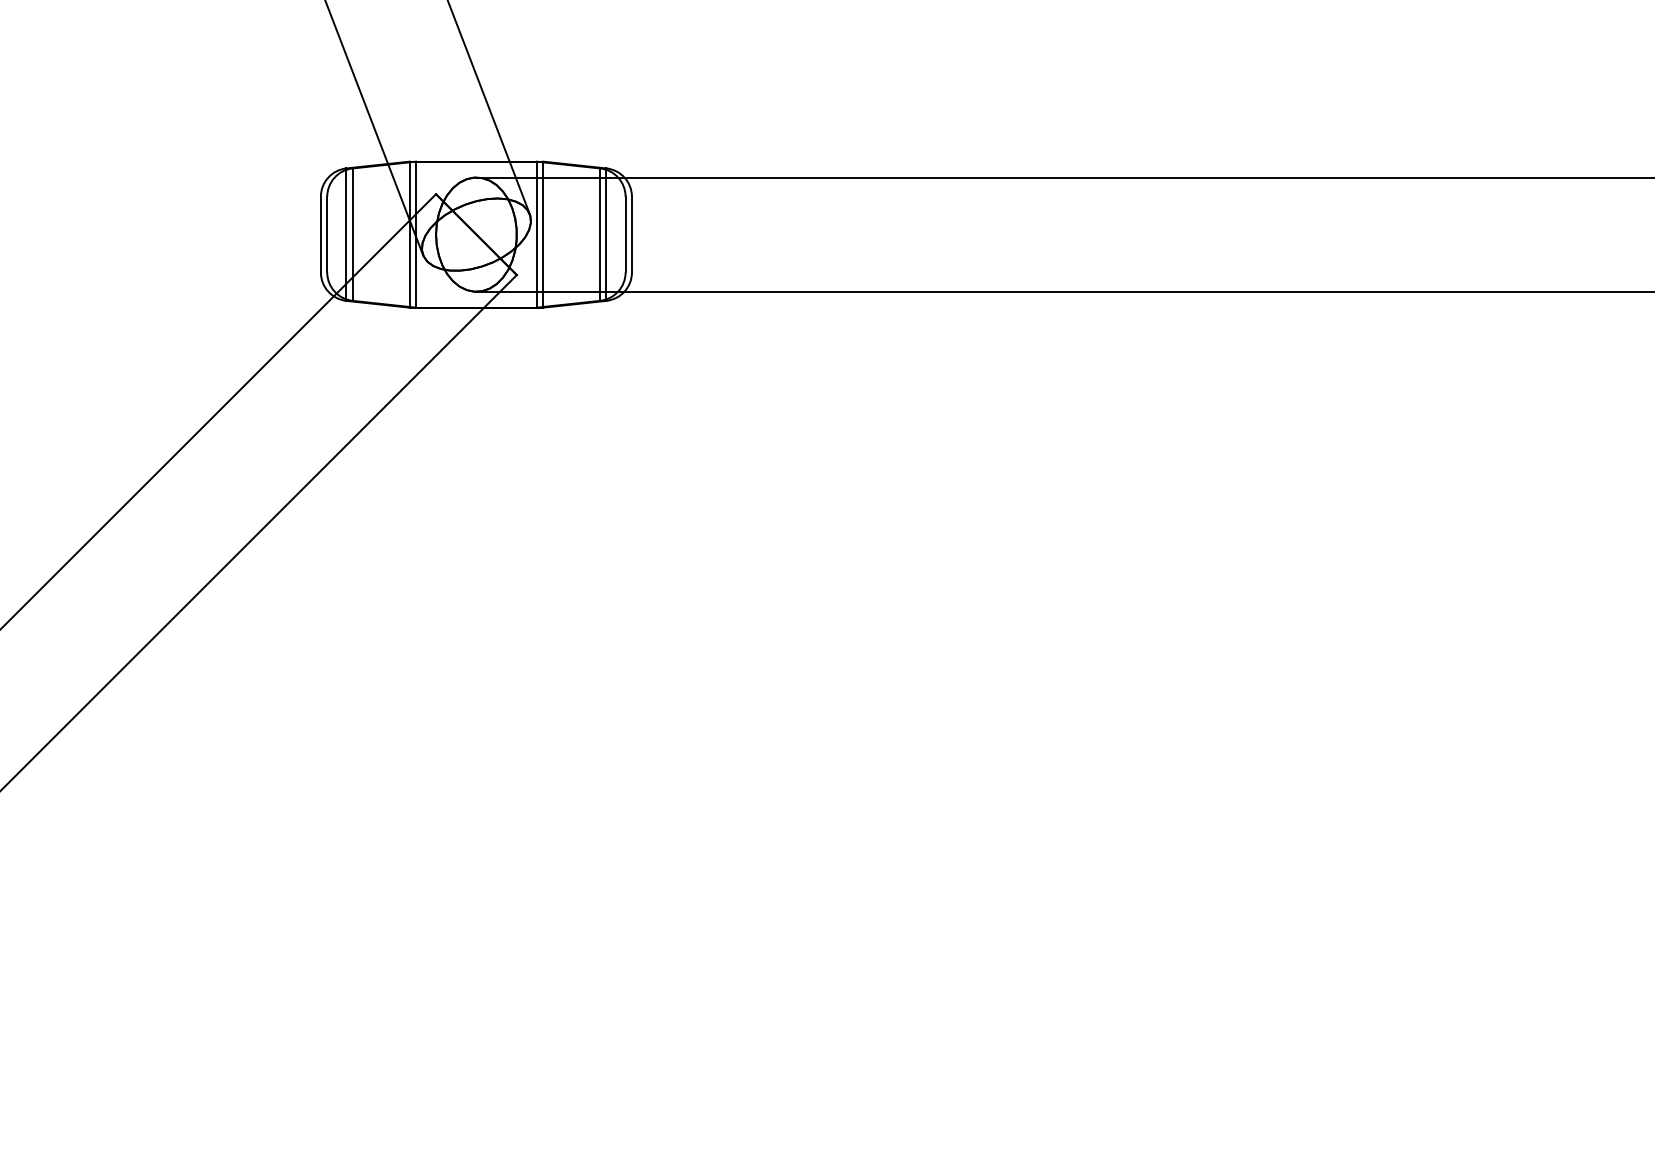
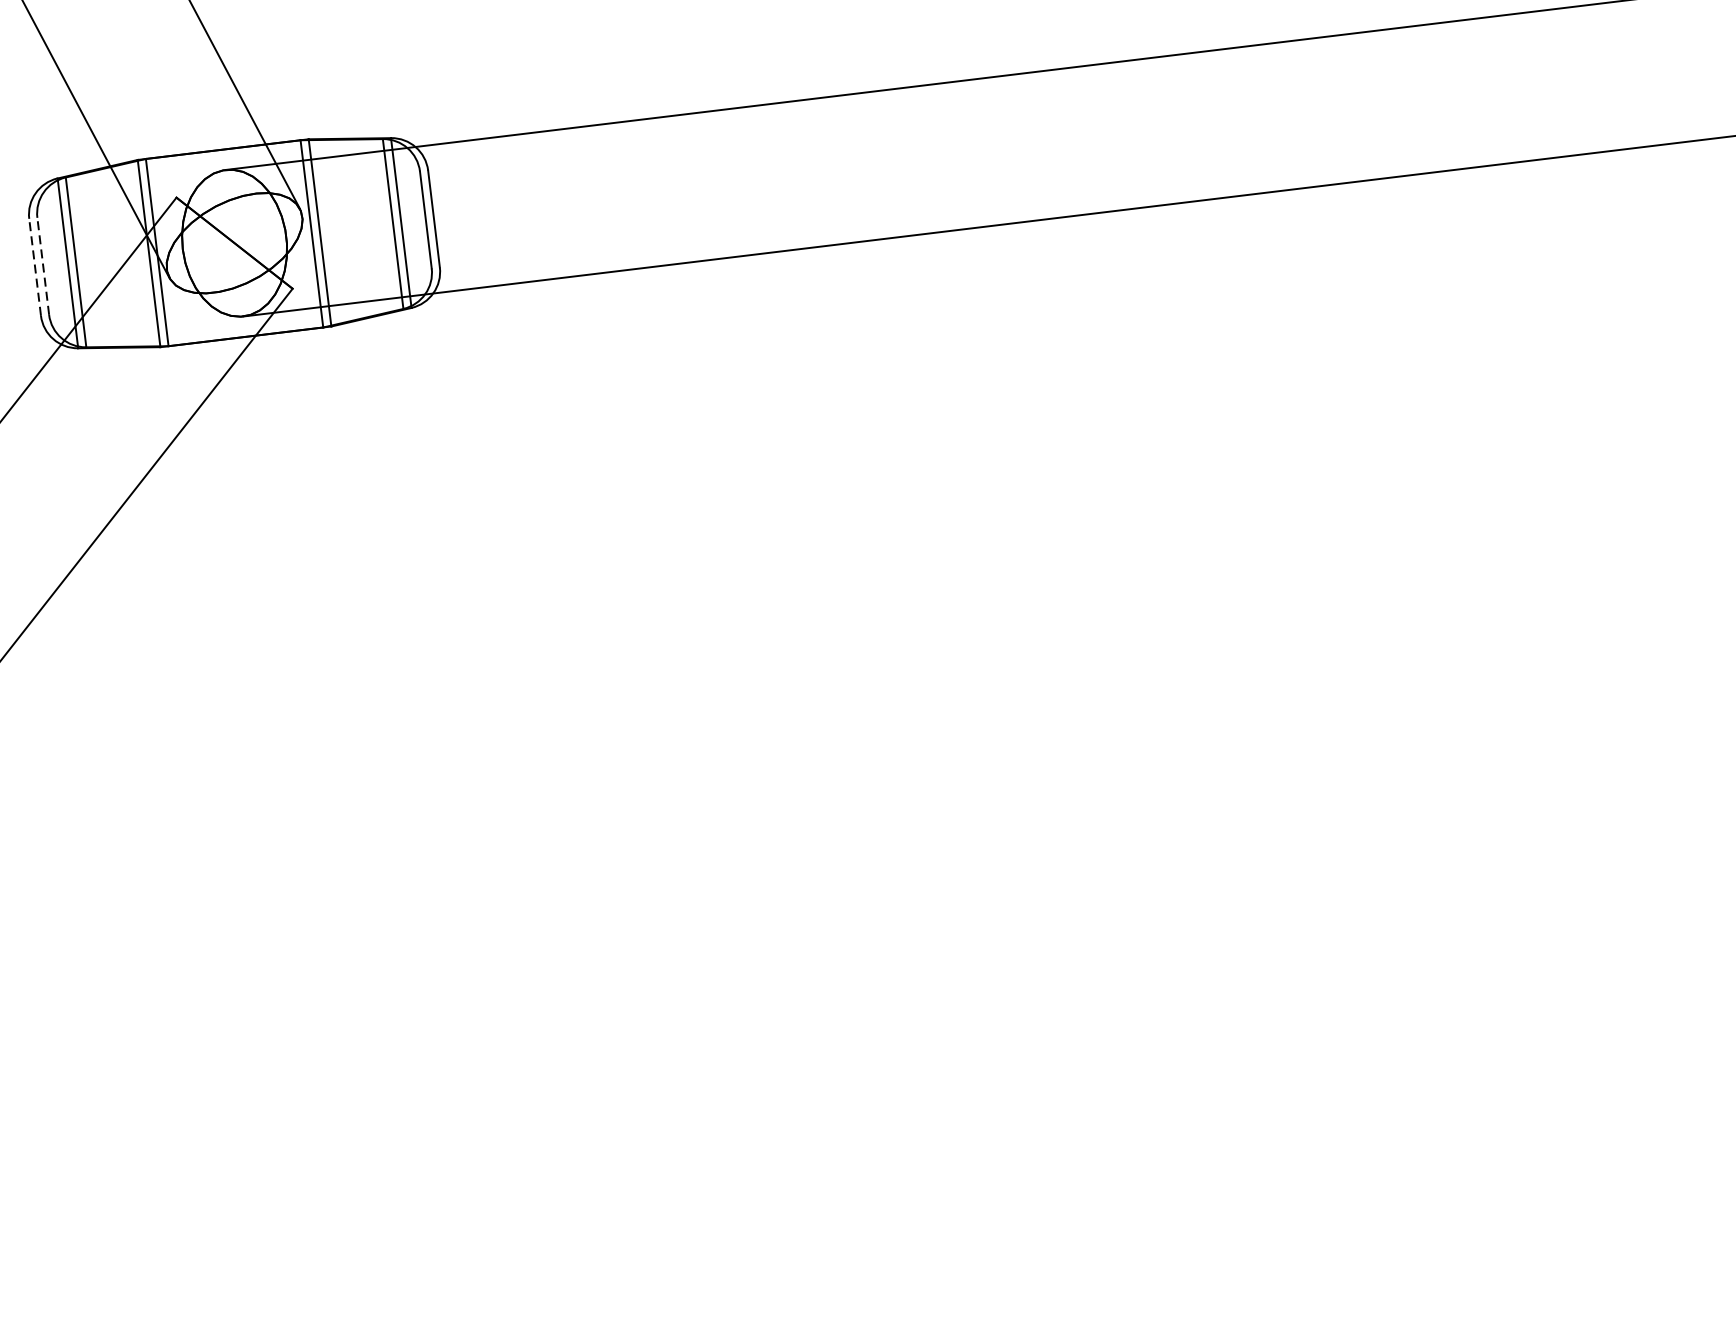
line: (320, 234) -> (34, 267), solid -> dashed
line: (327, 234) -> (43, 266), solid -> dashed

